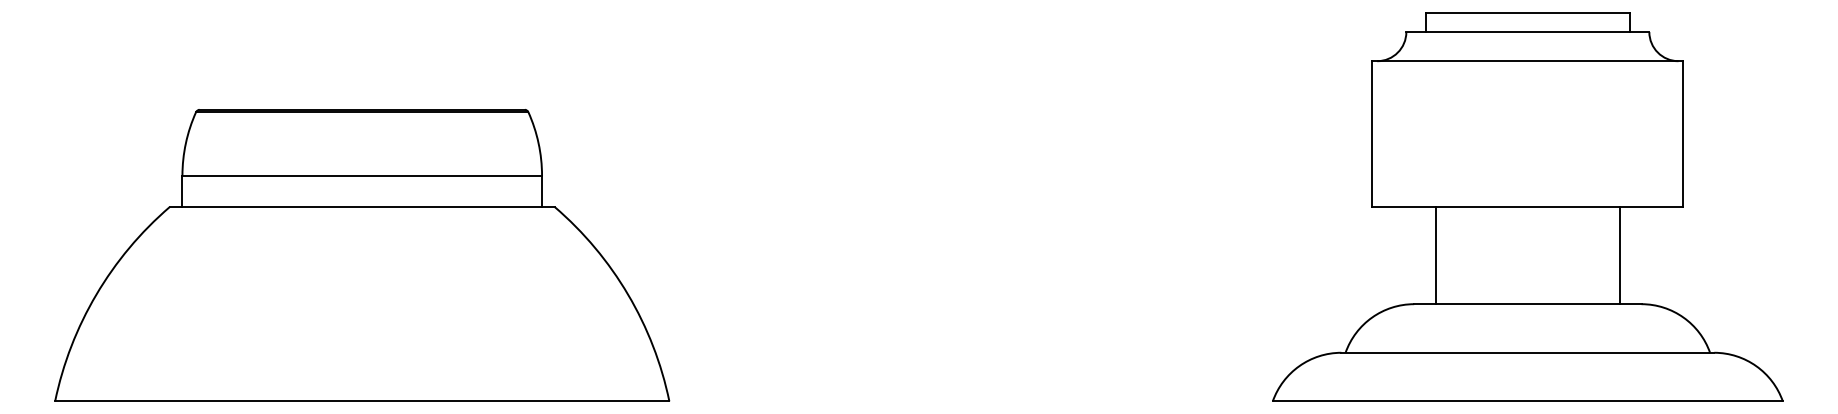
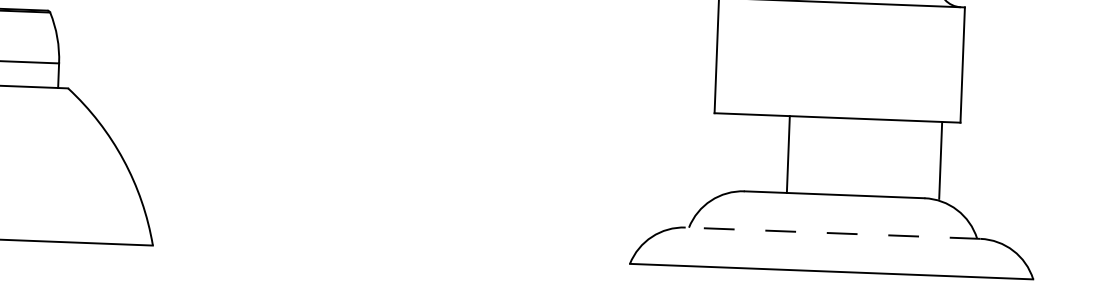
line: (1435, 255) -> (788, 154), moved
line: (1620, 255) -> (940, 160), moved
line: (1527, 352) -> (832, 232), solid -> dashed

